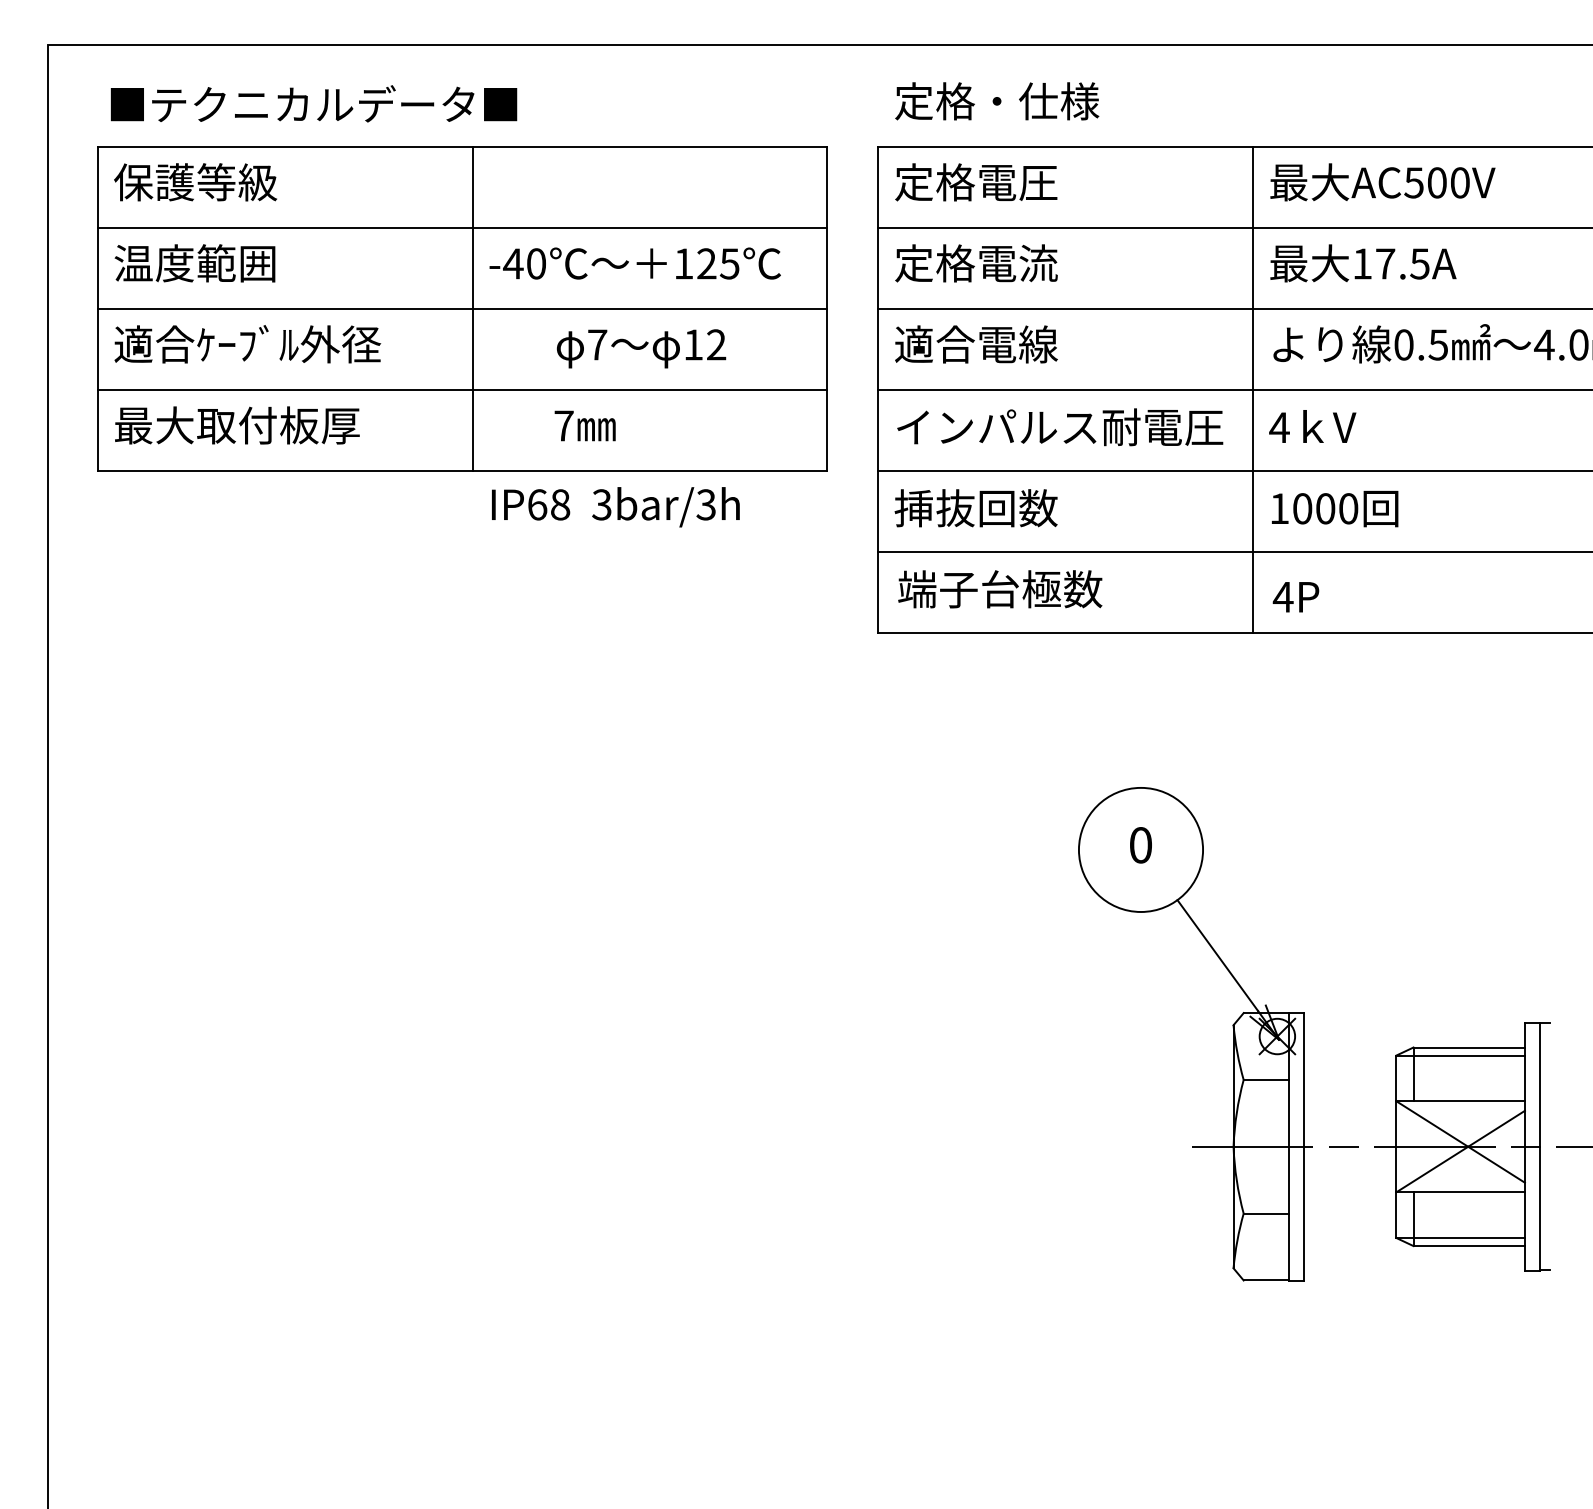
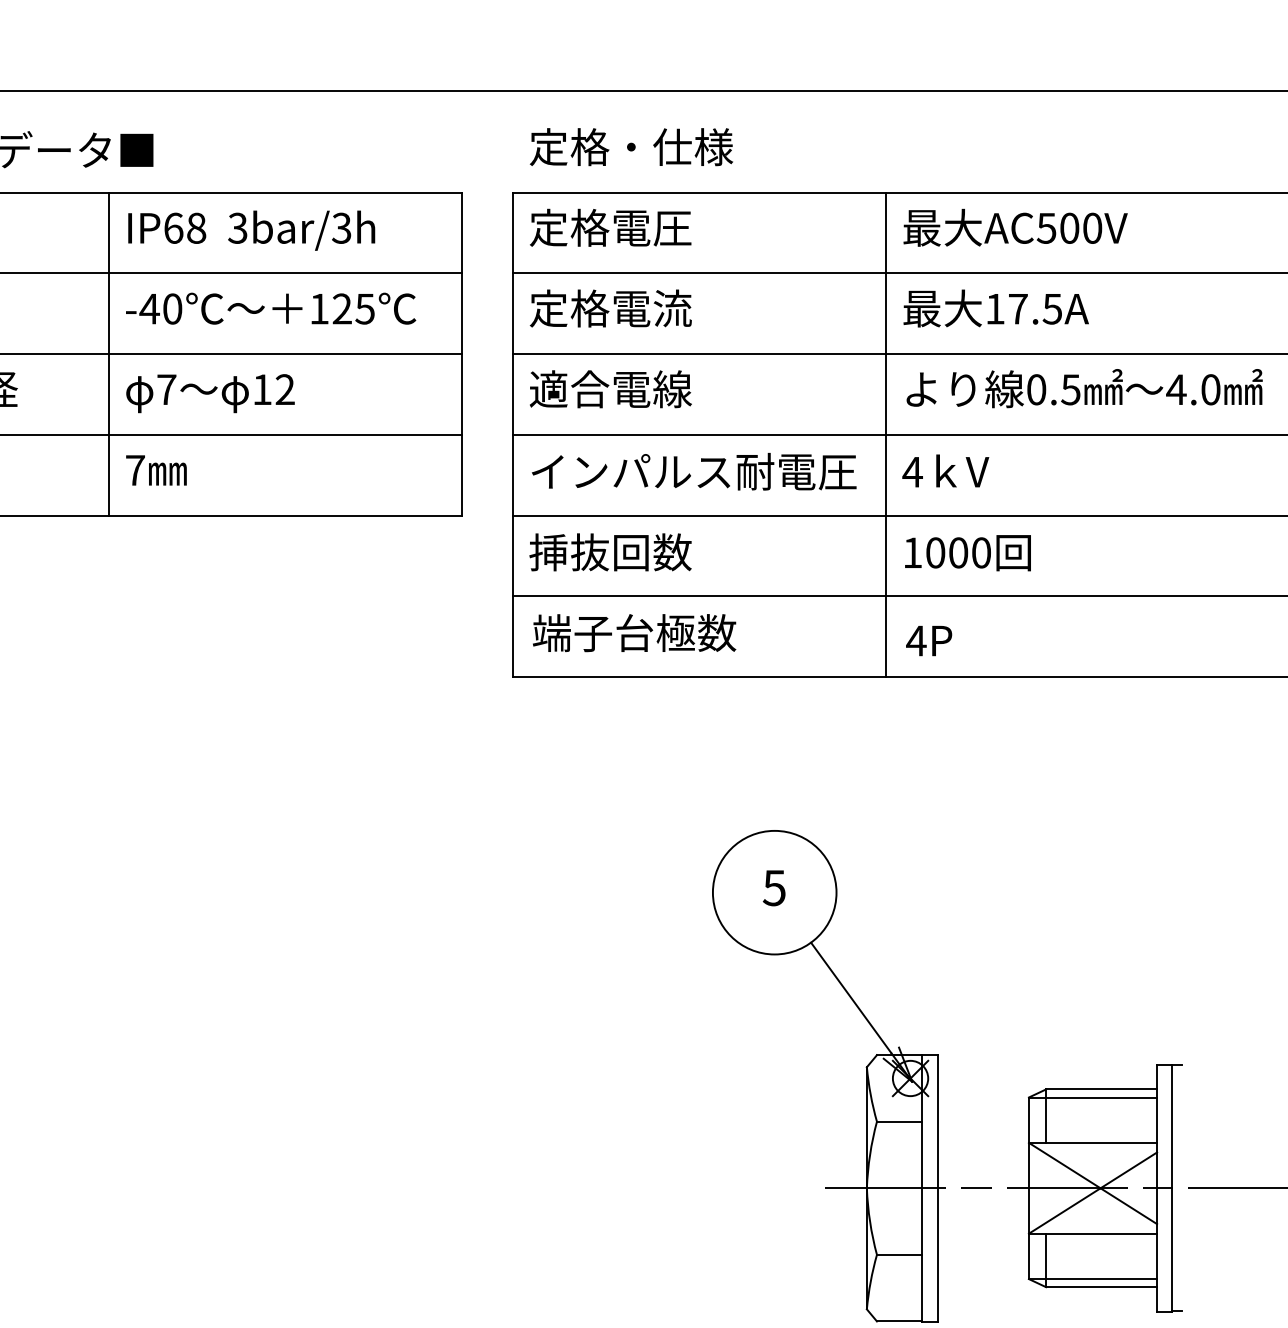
text: (641, 348) -> (210, 393), moved
text: (584, 425) -> (155, 469), moved
text: (615, 507) -> (251, 230), moved
text: (1140, 845) -> (774, 888), 0 -> 5

